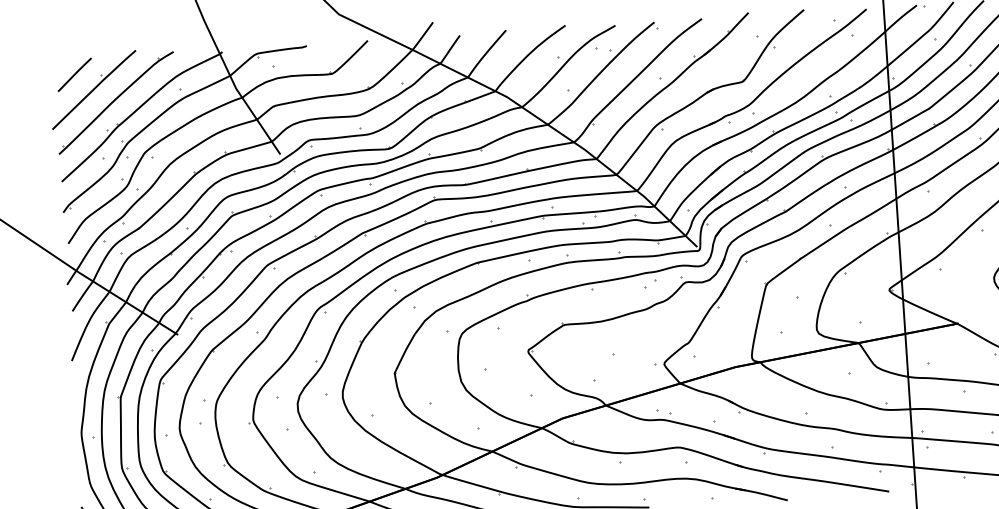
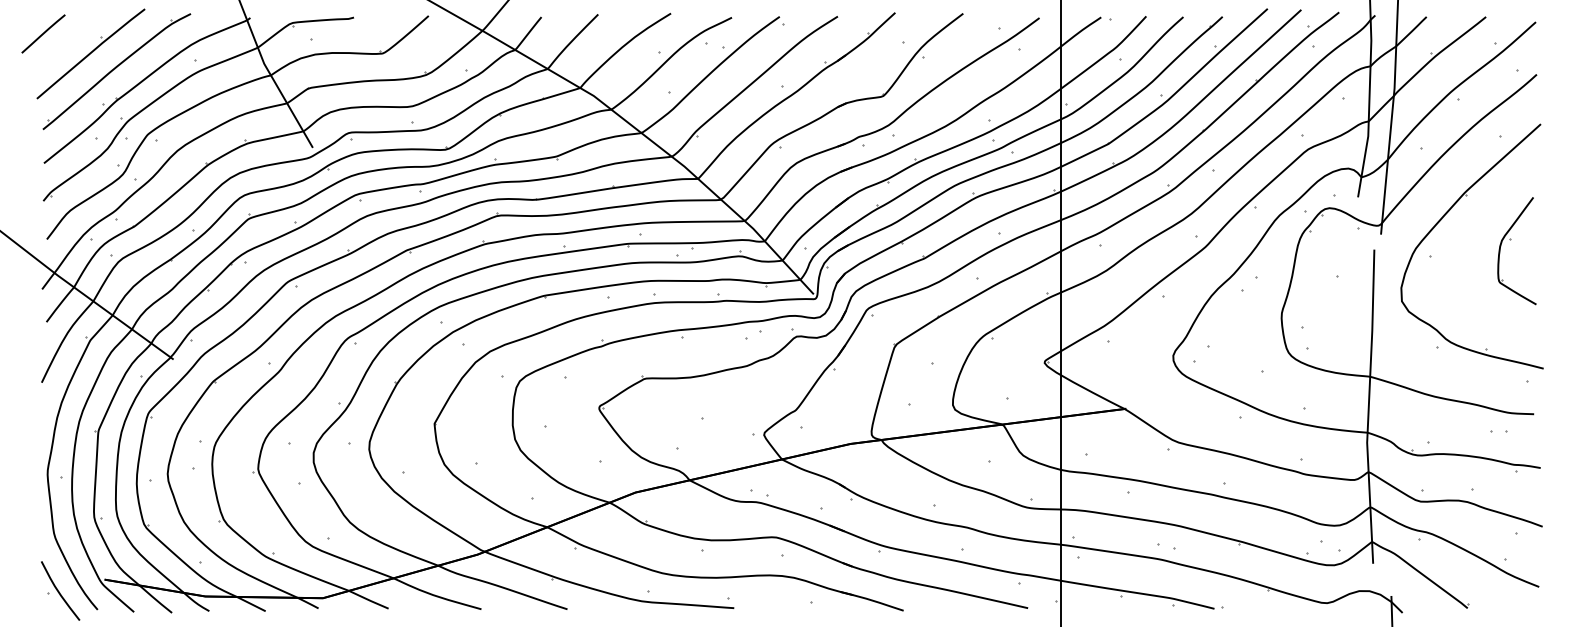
line: (74, 74) -> (43, 33), moved

